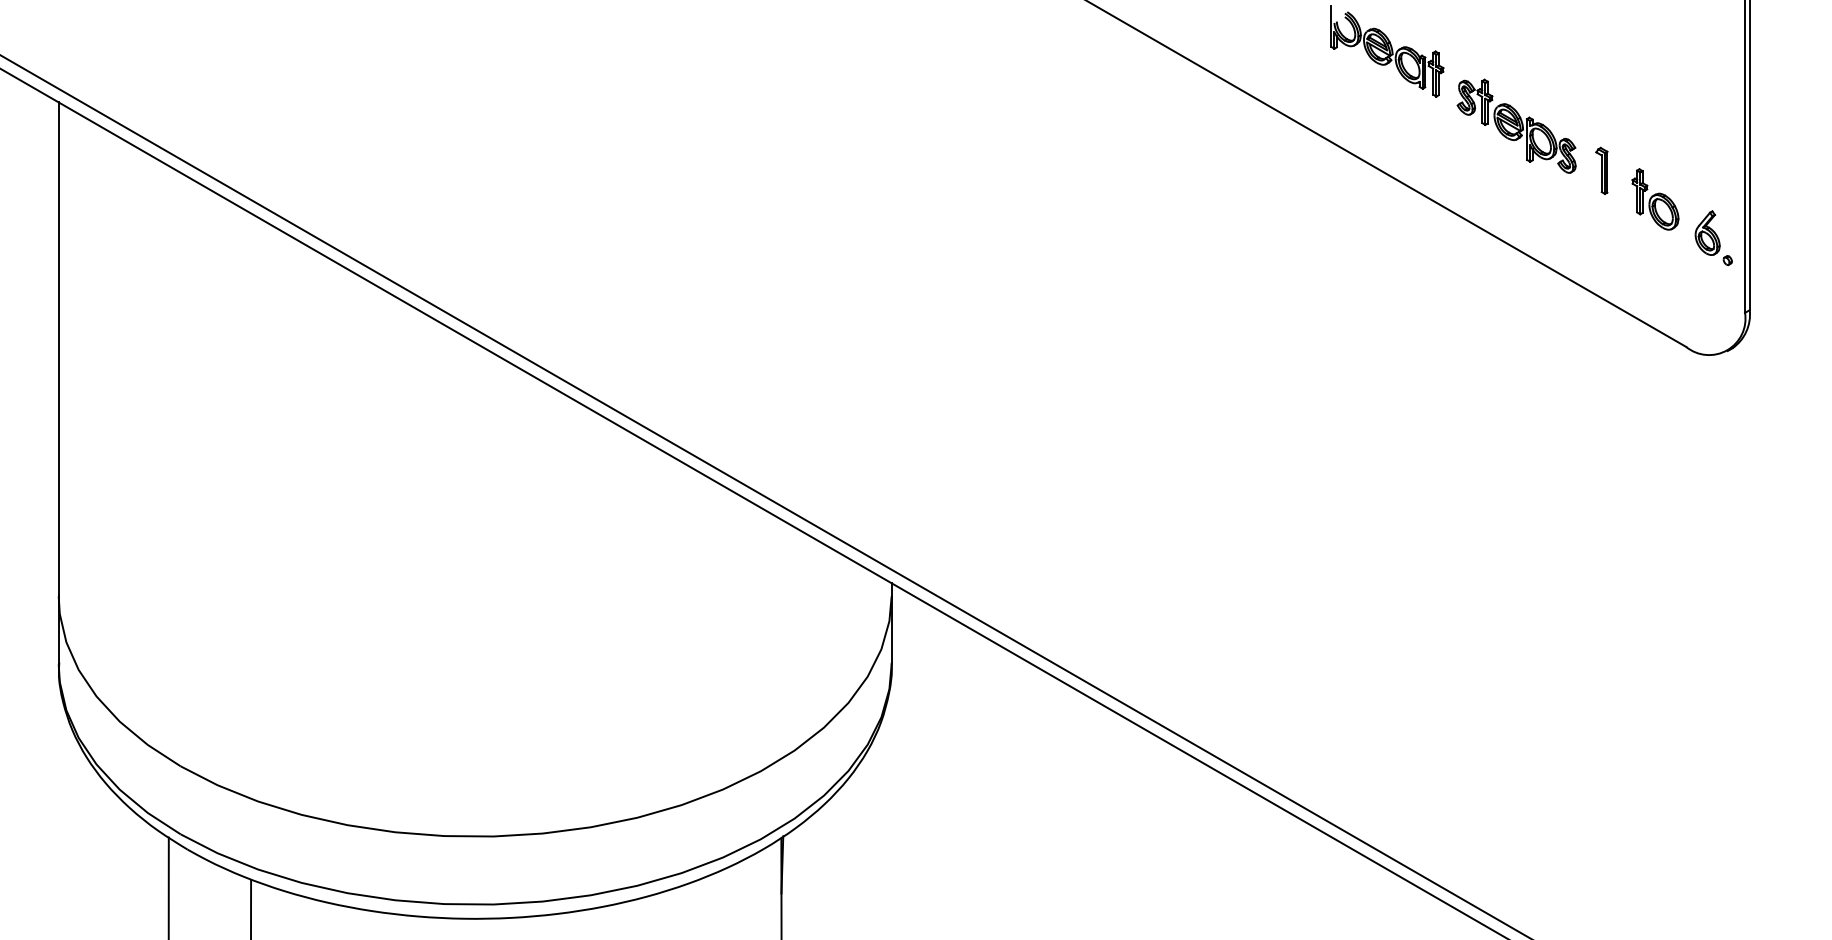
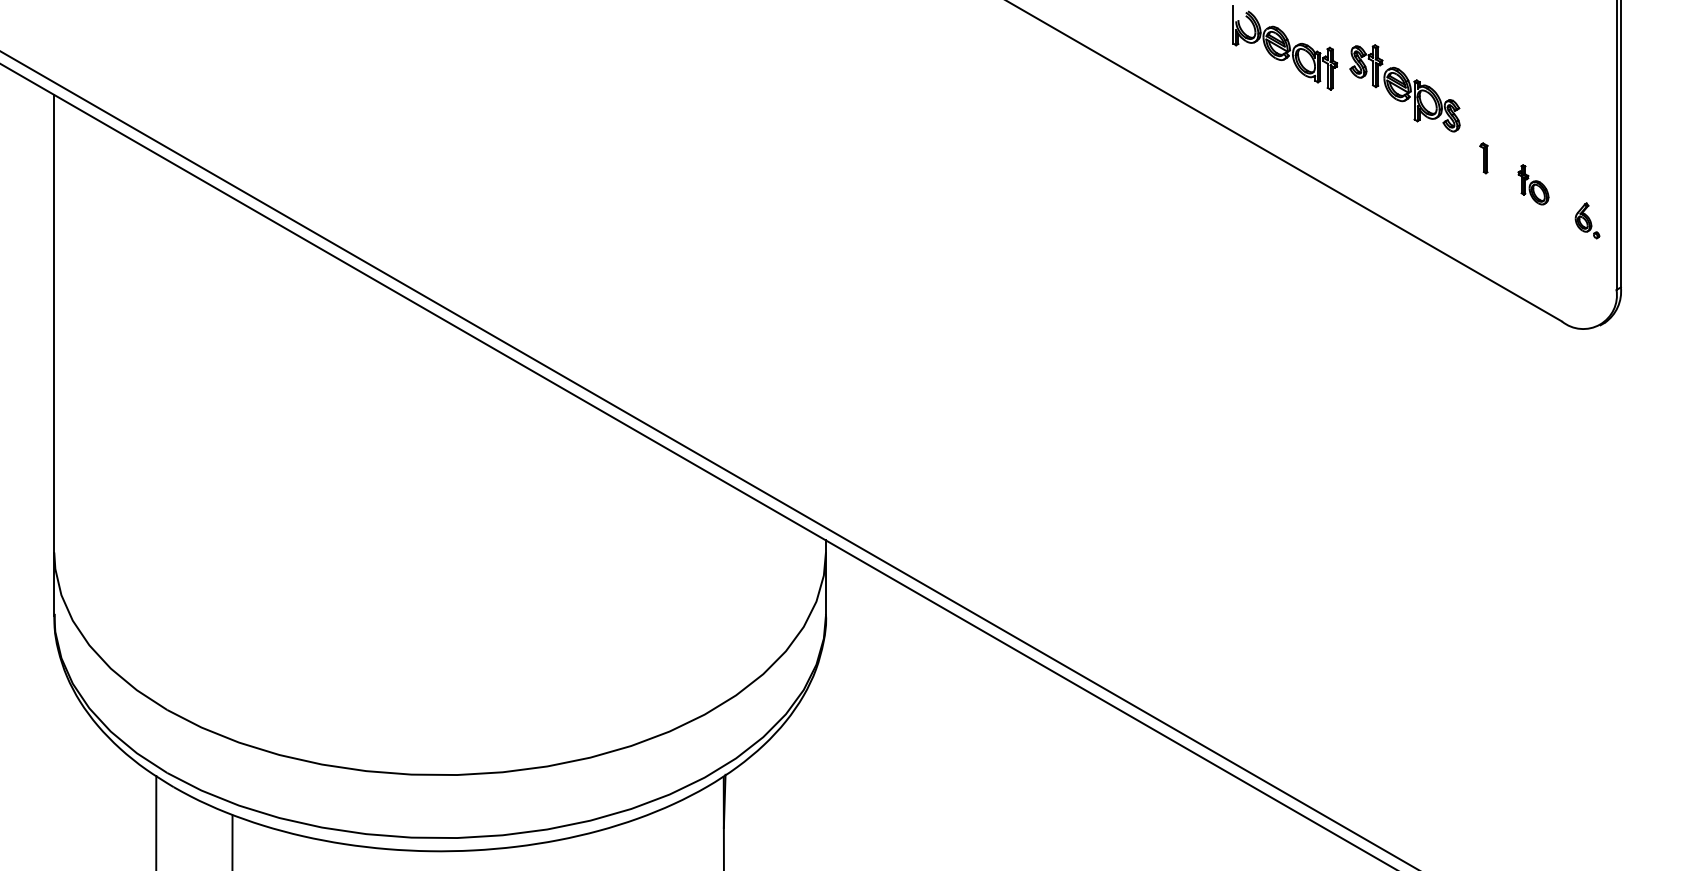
part: (1516, 125) -> (1404, 87), moved
part: (1601, 170) -> (1483, 158), size x0.7
part: (1655, 199) -> (1533, 184), size x0.7
part: (1713, 238) -> (1587, 221), size x0.7

